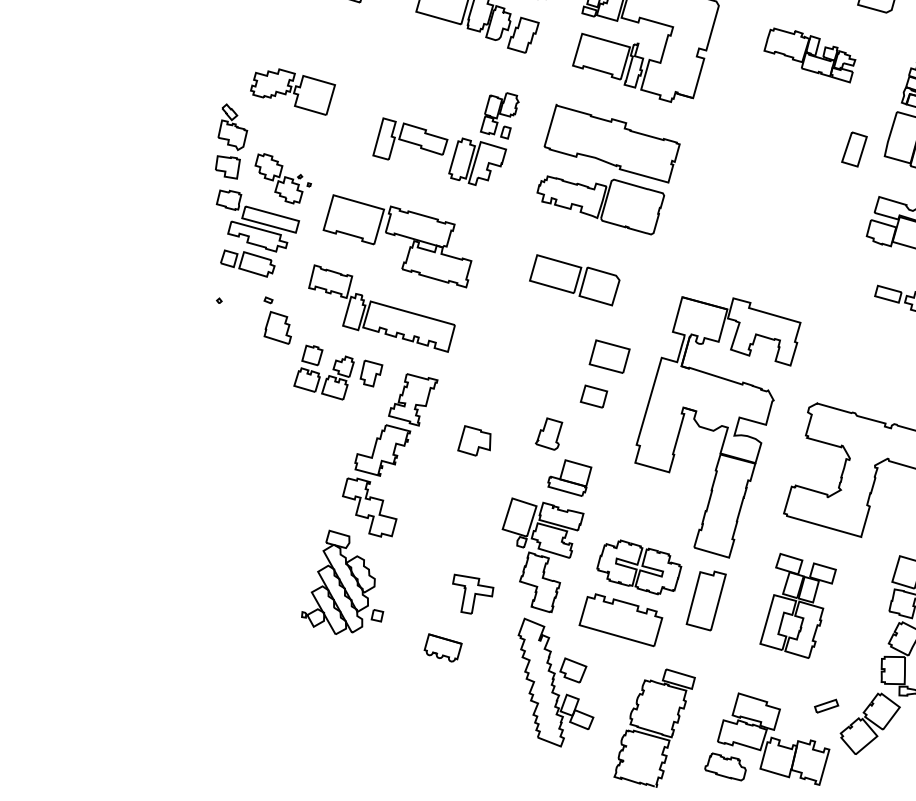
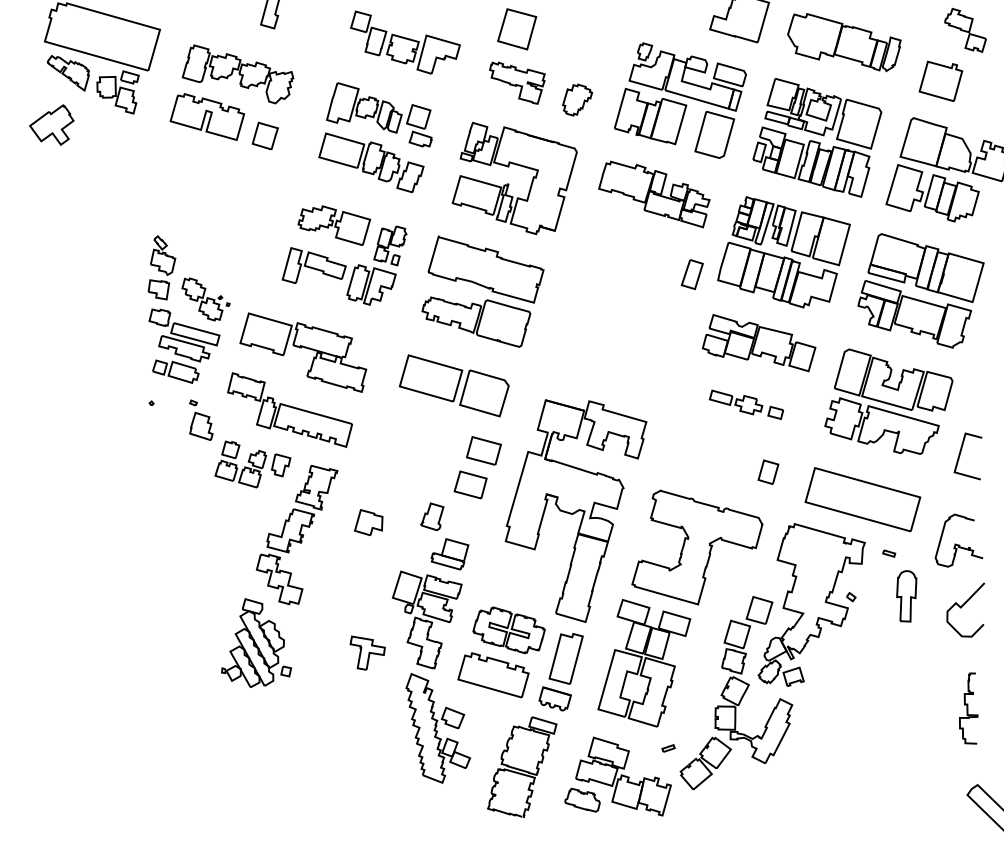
part: (810, 55) -> (654, 194), size x1.43
part: (293, 91) -> (334, 225), moved
part: (573, 279) -> (453, 385), size x1.43
part: (593, 396) -> (470, 484), size x1.43
part: (798, 605) -> (644, 662), size x1.43
part: (442, 647) -> (554, 698), moved
part: (826, 706) -> (668, 748), size x0.62

